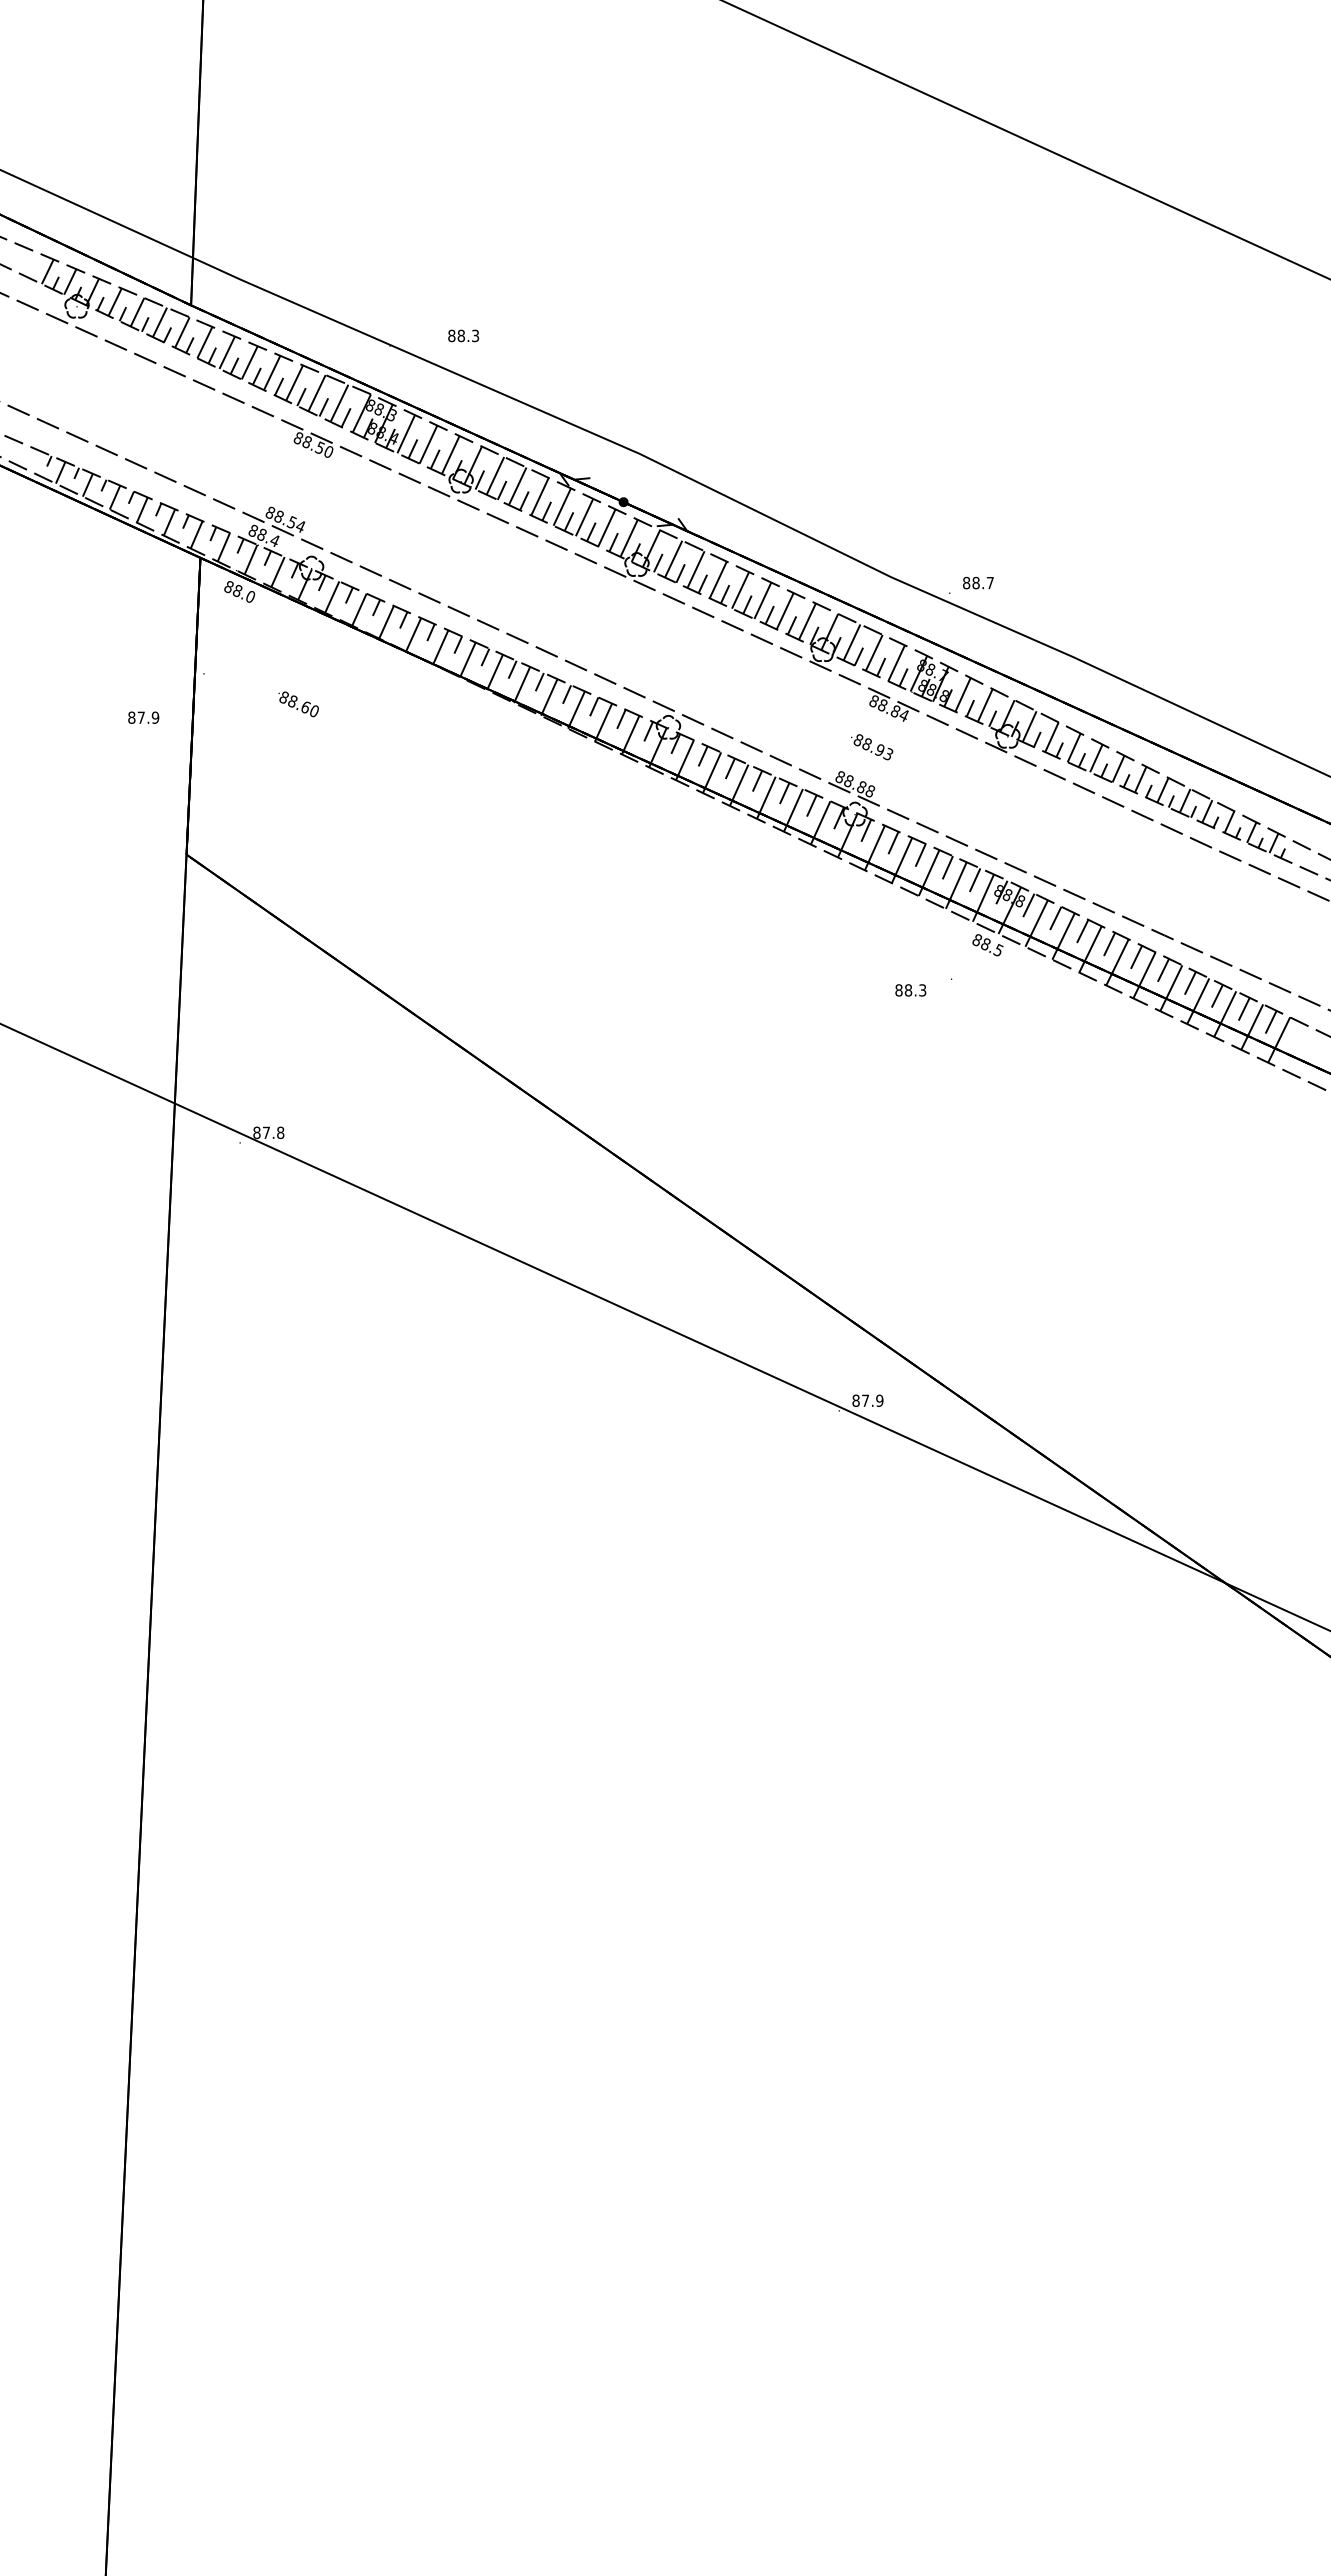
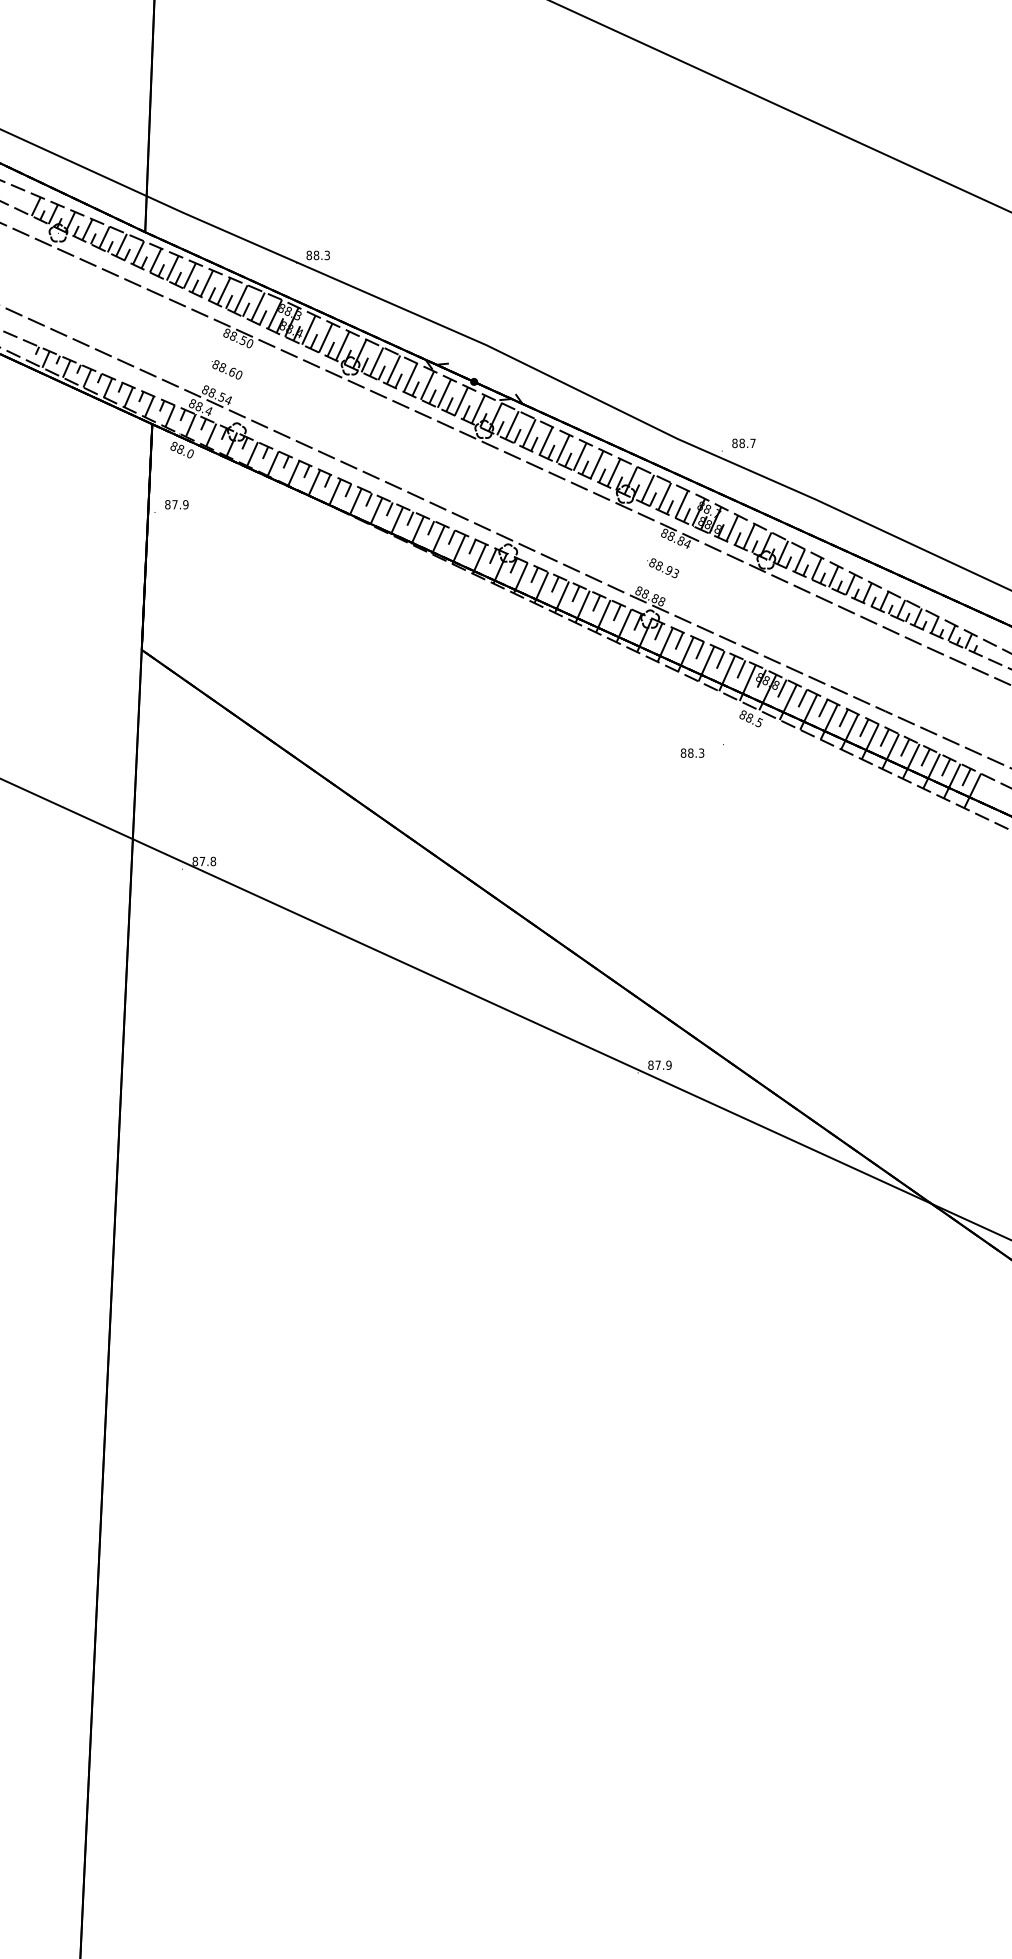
text: (463, 335) -> (318, 255), moved
text: (298, 704) -> (226, 369), moved
text: (143, 717) -> (176, 504), moved

